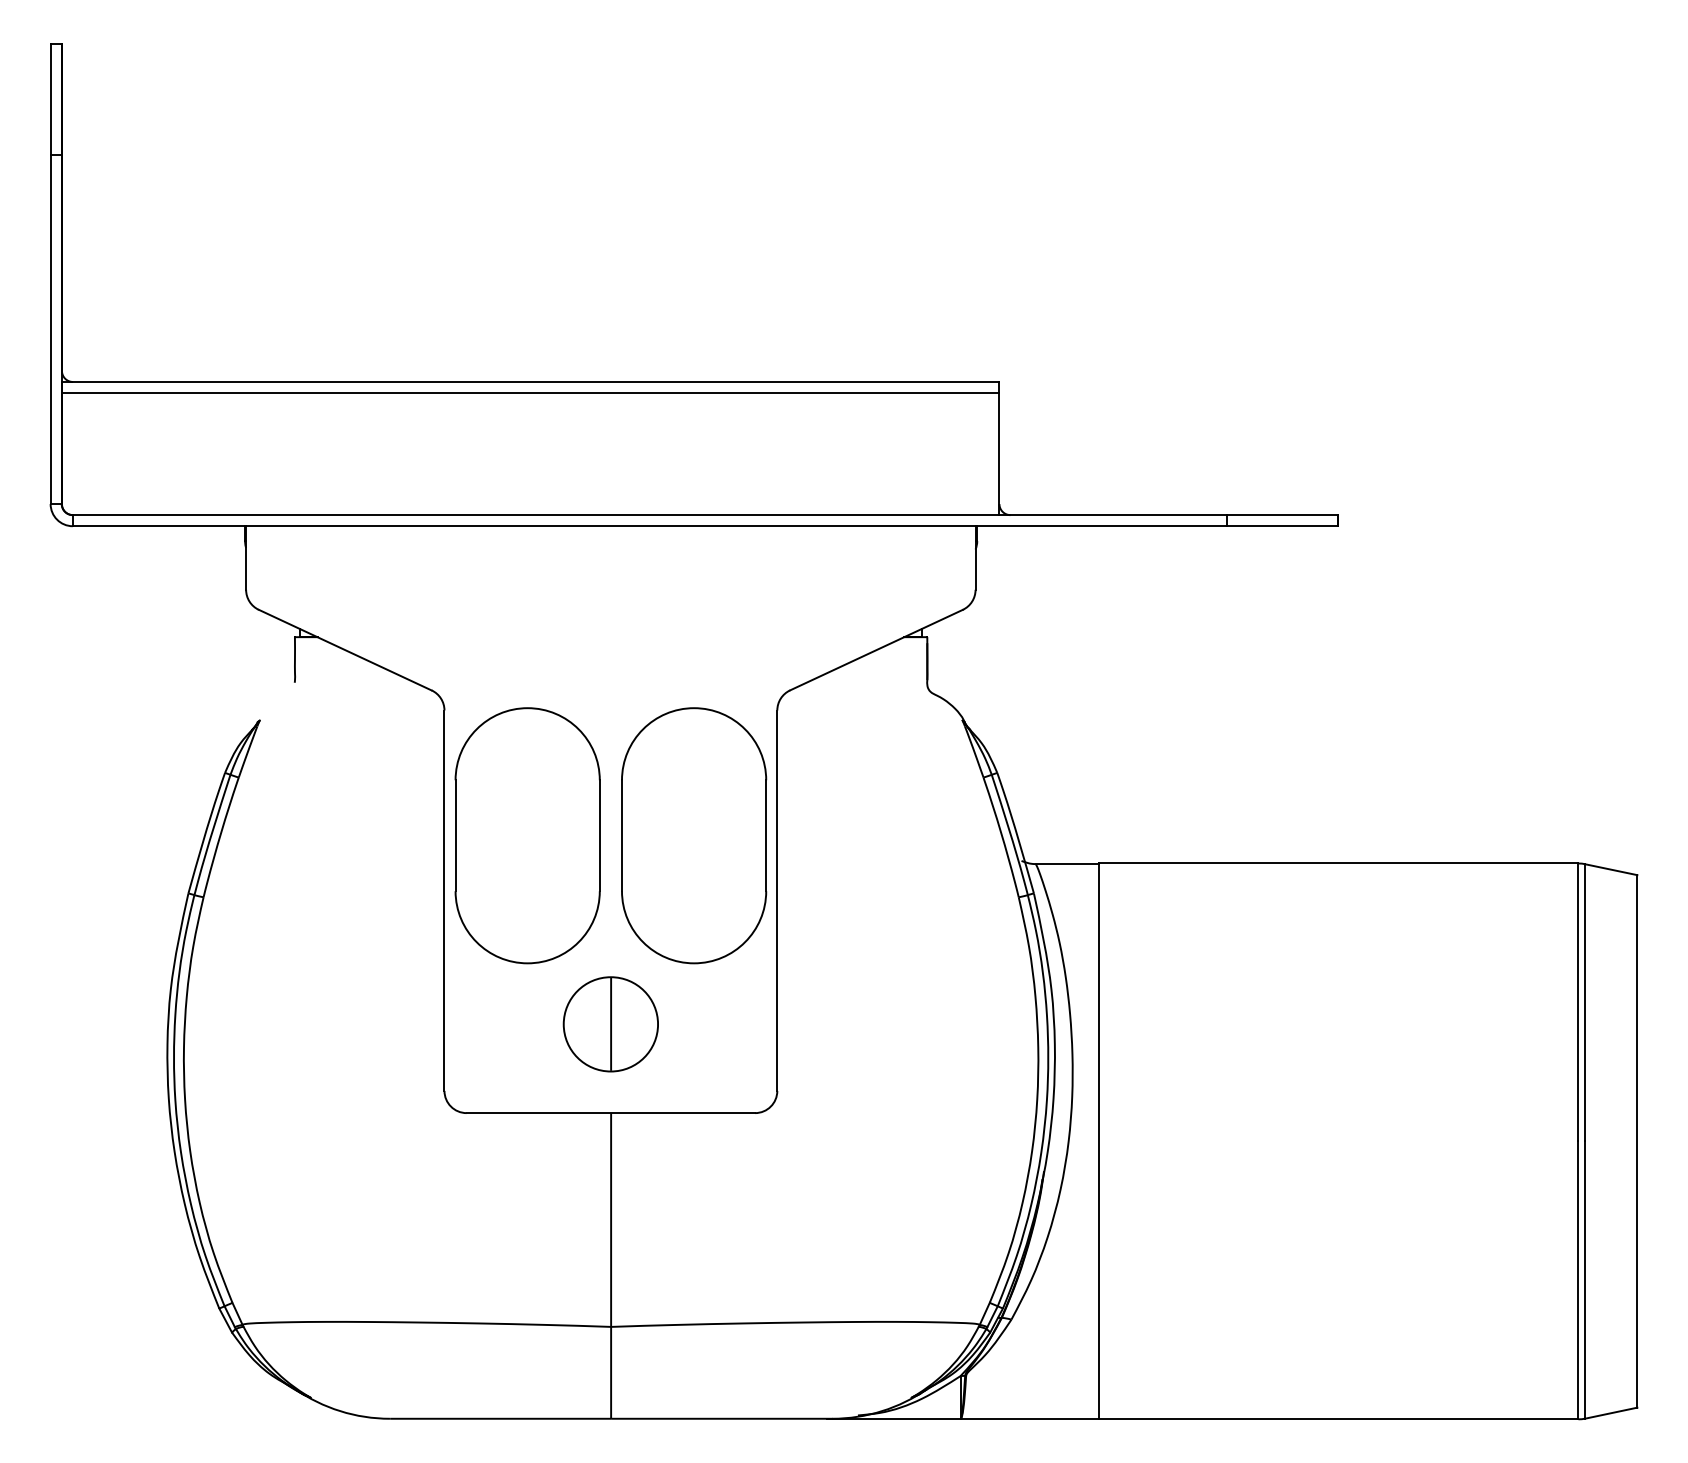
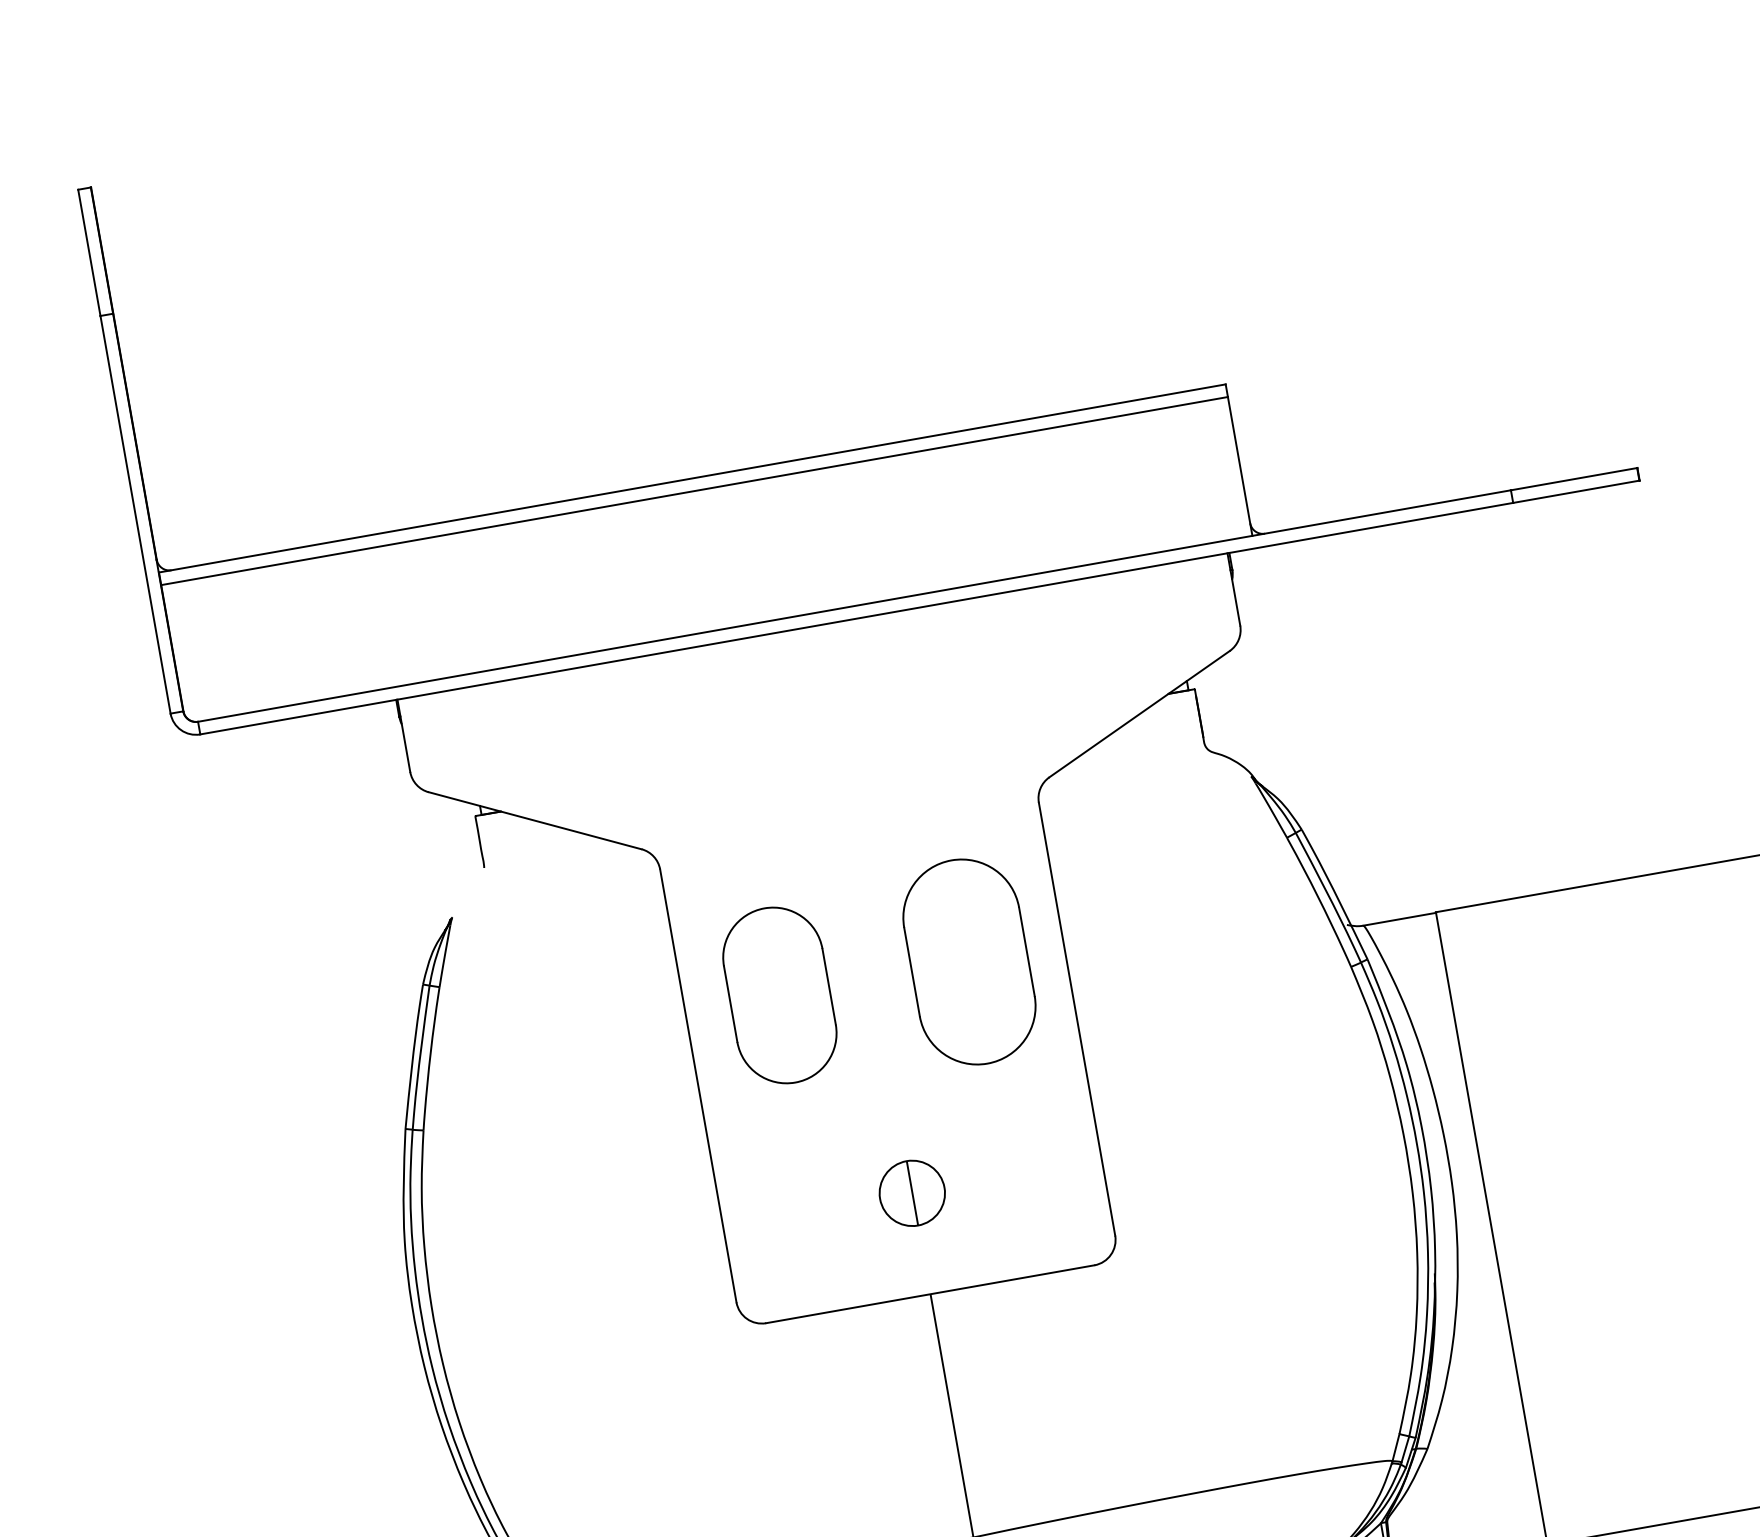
part: (527, 835) -> (779, 995), size x0.6
part: (694, 835) -> (969, 961), size x0.7
part: (610, 1024) -> (912, 1193), size x0.6

